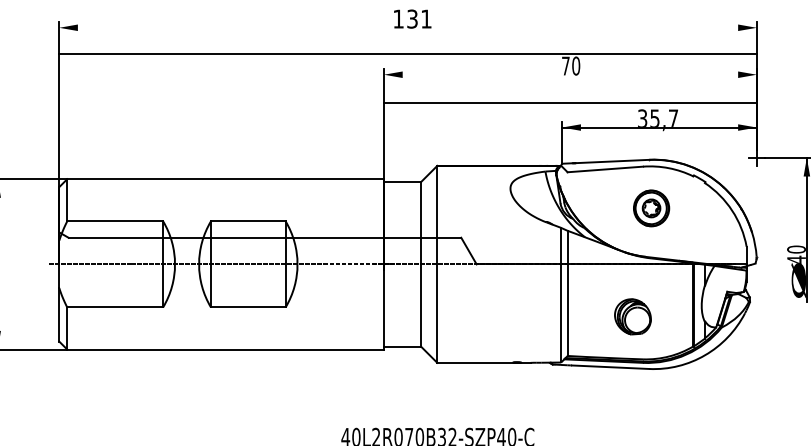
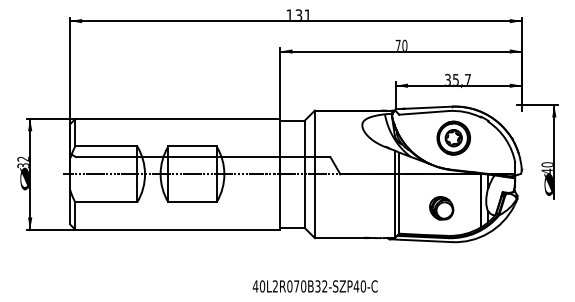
line: (407, 54) -> (295, 21), moved
line: (569, 102) -> (400, 51), moved
part: (651, 207) -> (453, 137), size x1.43

